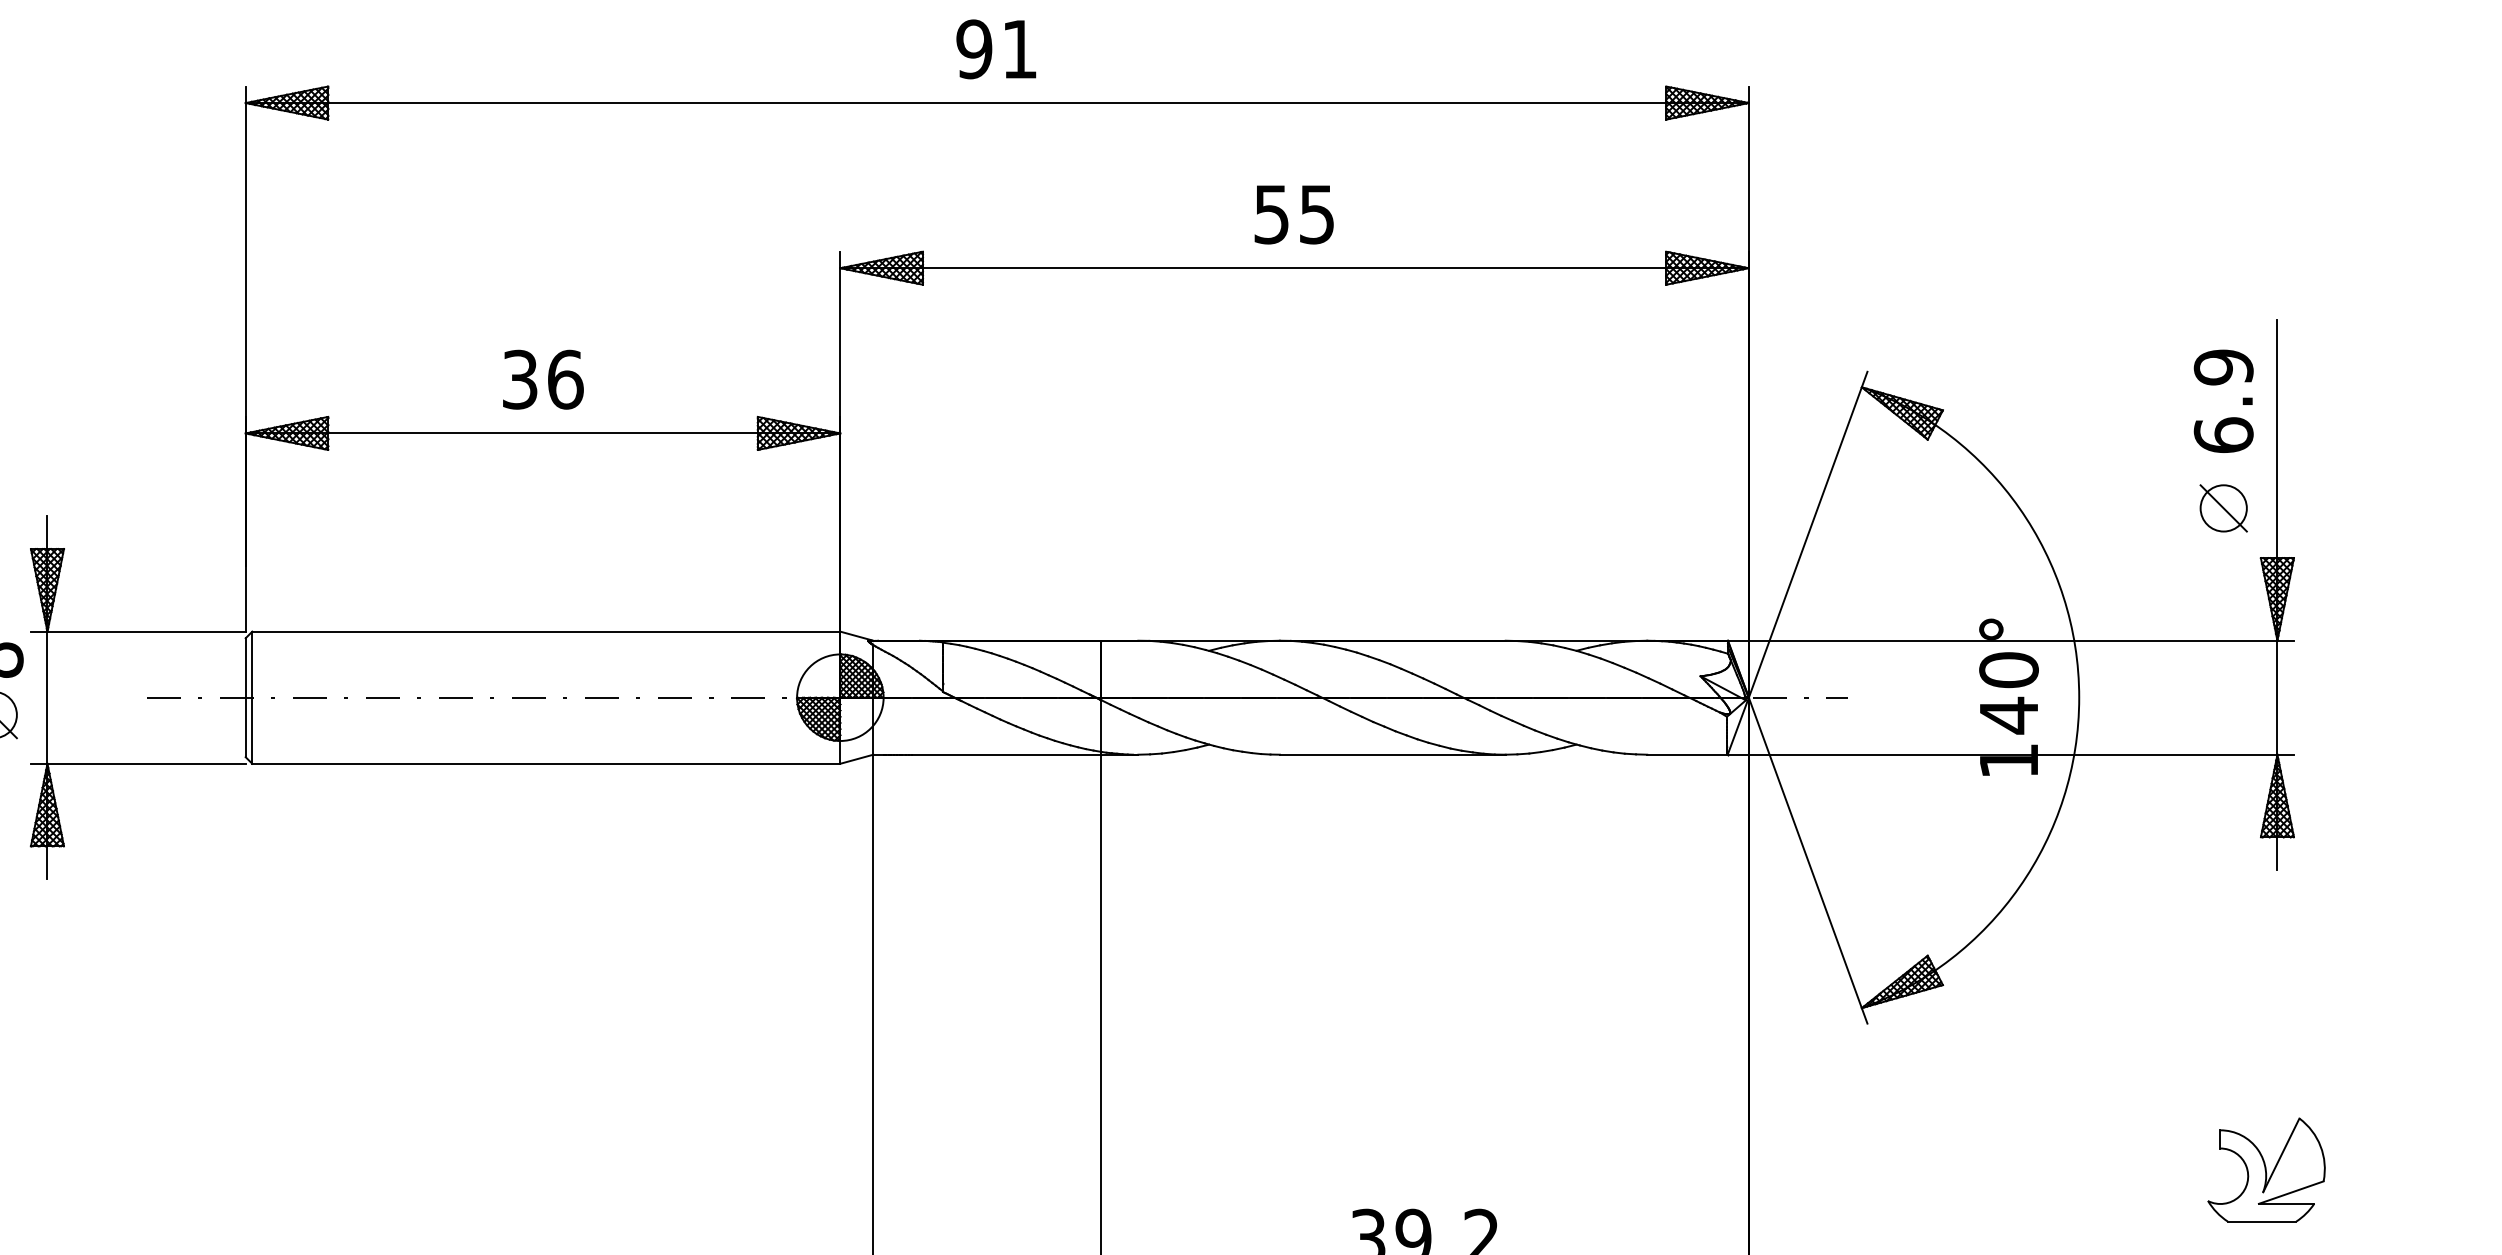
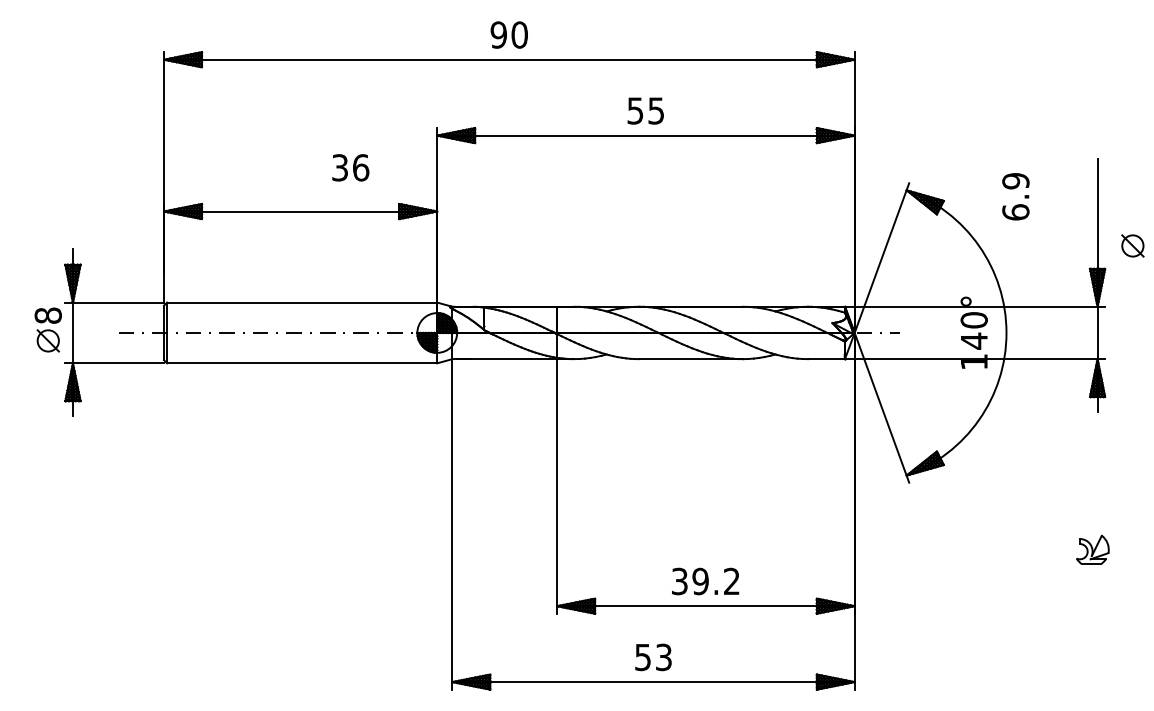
text: (1019, 48) -> (519, 34), 91 -> 90
text: (542, 378) -> (350, 167), moved
text: (2222, 400) -> (1015, 196), moved
part: (2222, 507) -> (1132, 245), moved
part: (2266, 1168) -> (1092, 549), size x0.6

